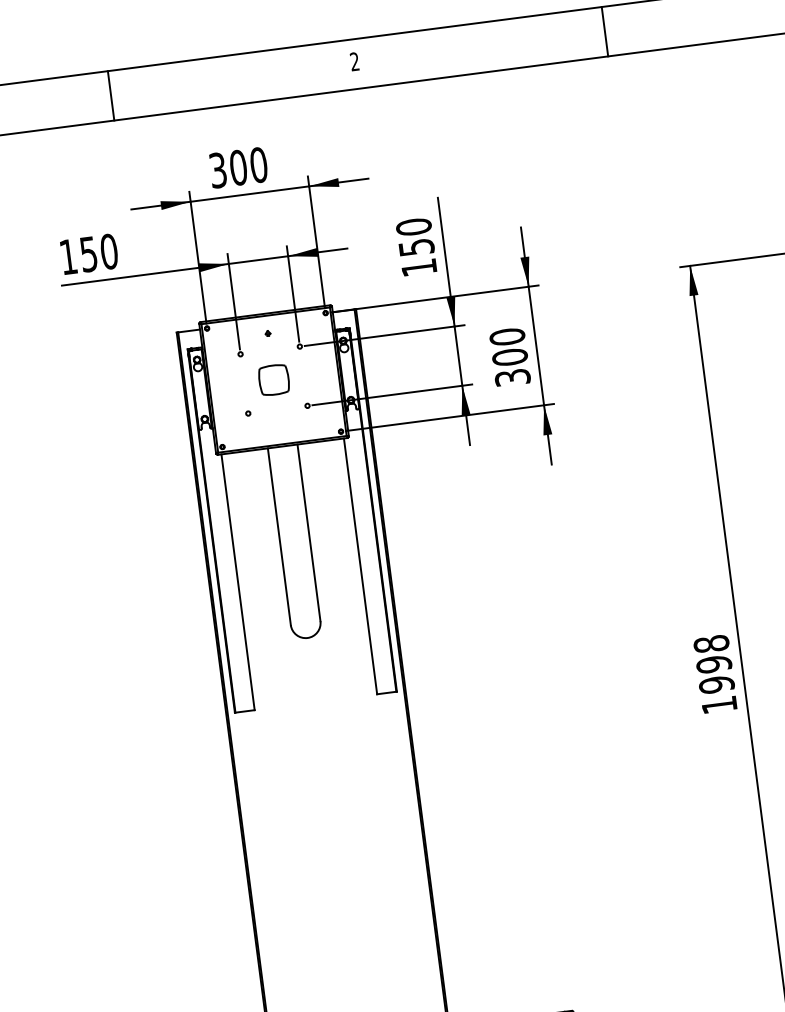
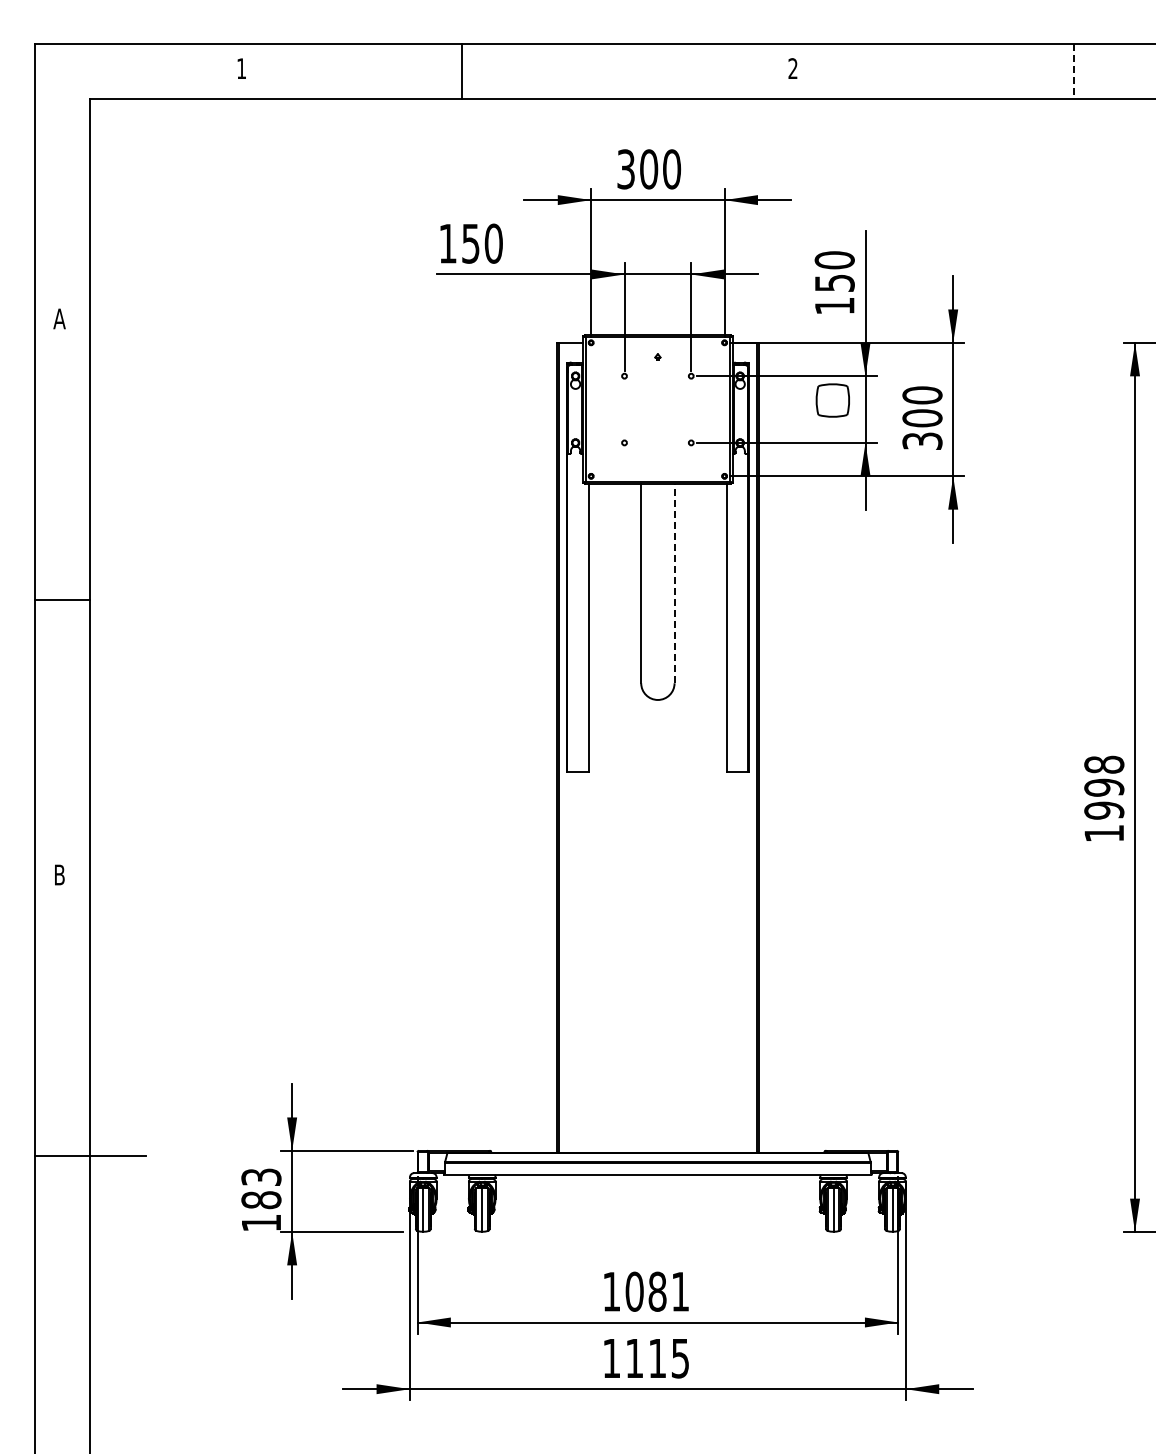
line: (605, 31) -> (1074, 71), solid -> dashed
line: (111, 95) -> (462, 71), moved
part: (273, 380) -> (832, 400), moved
line: (308, 532) -> (674, 583), solid -> dashed

